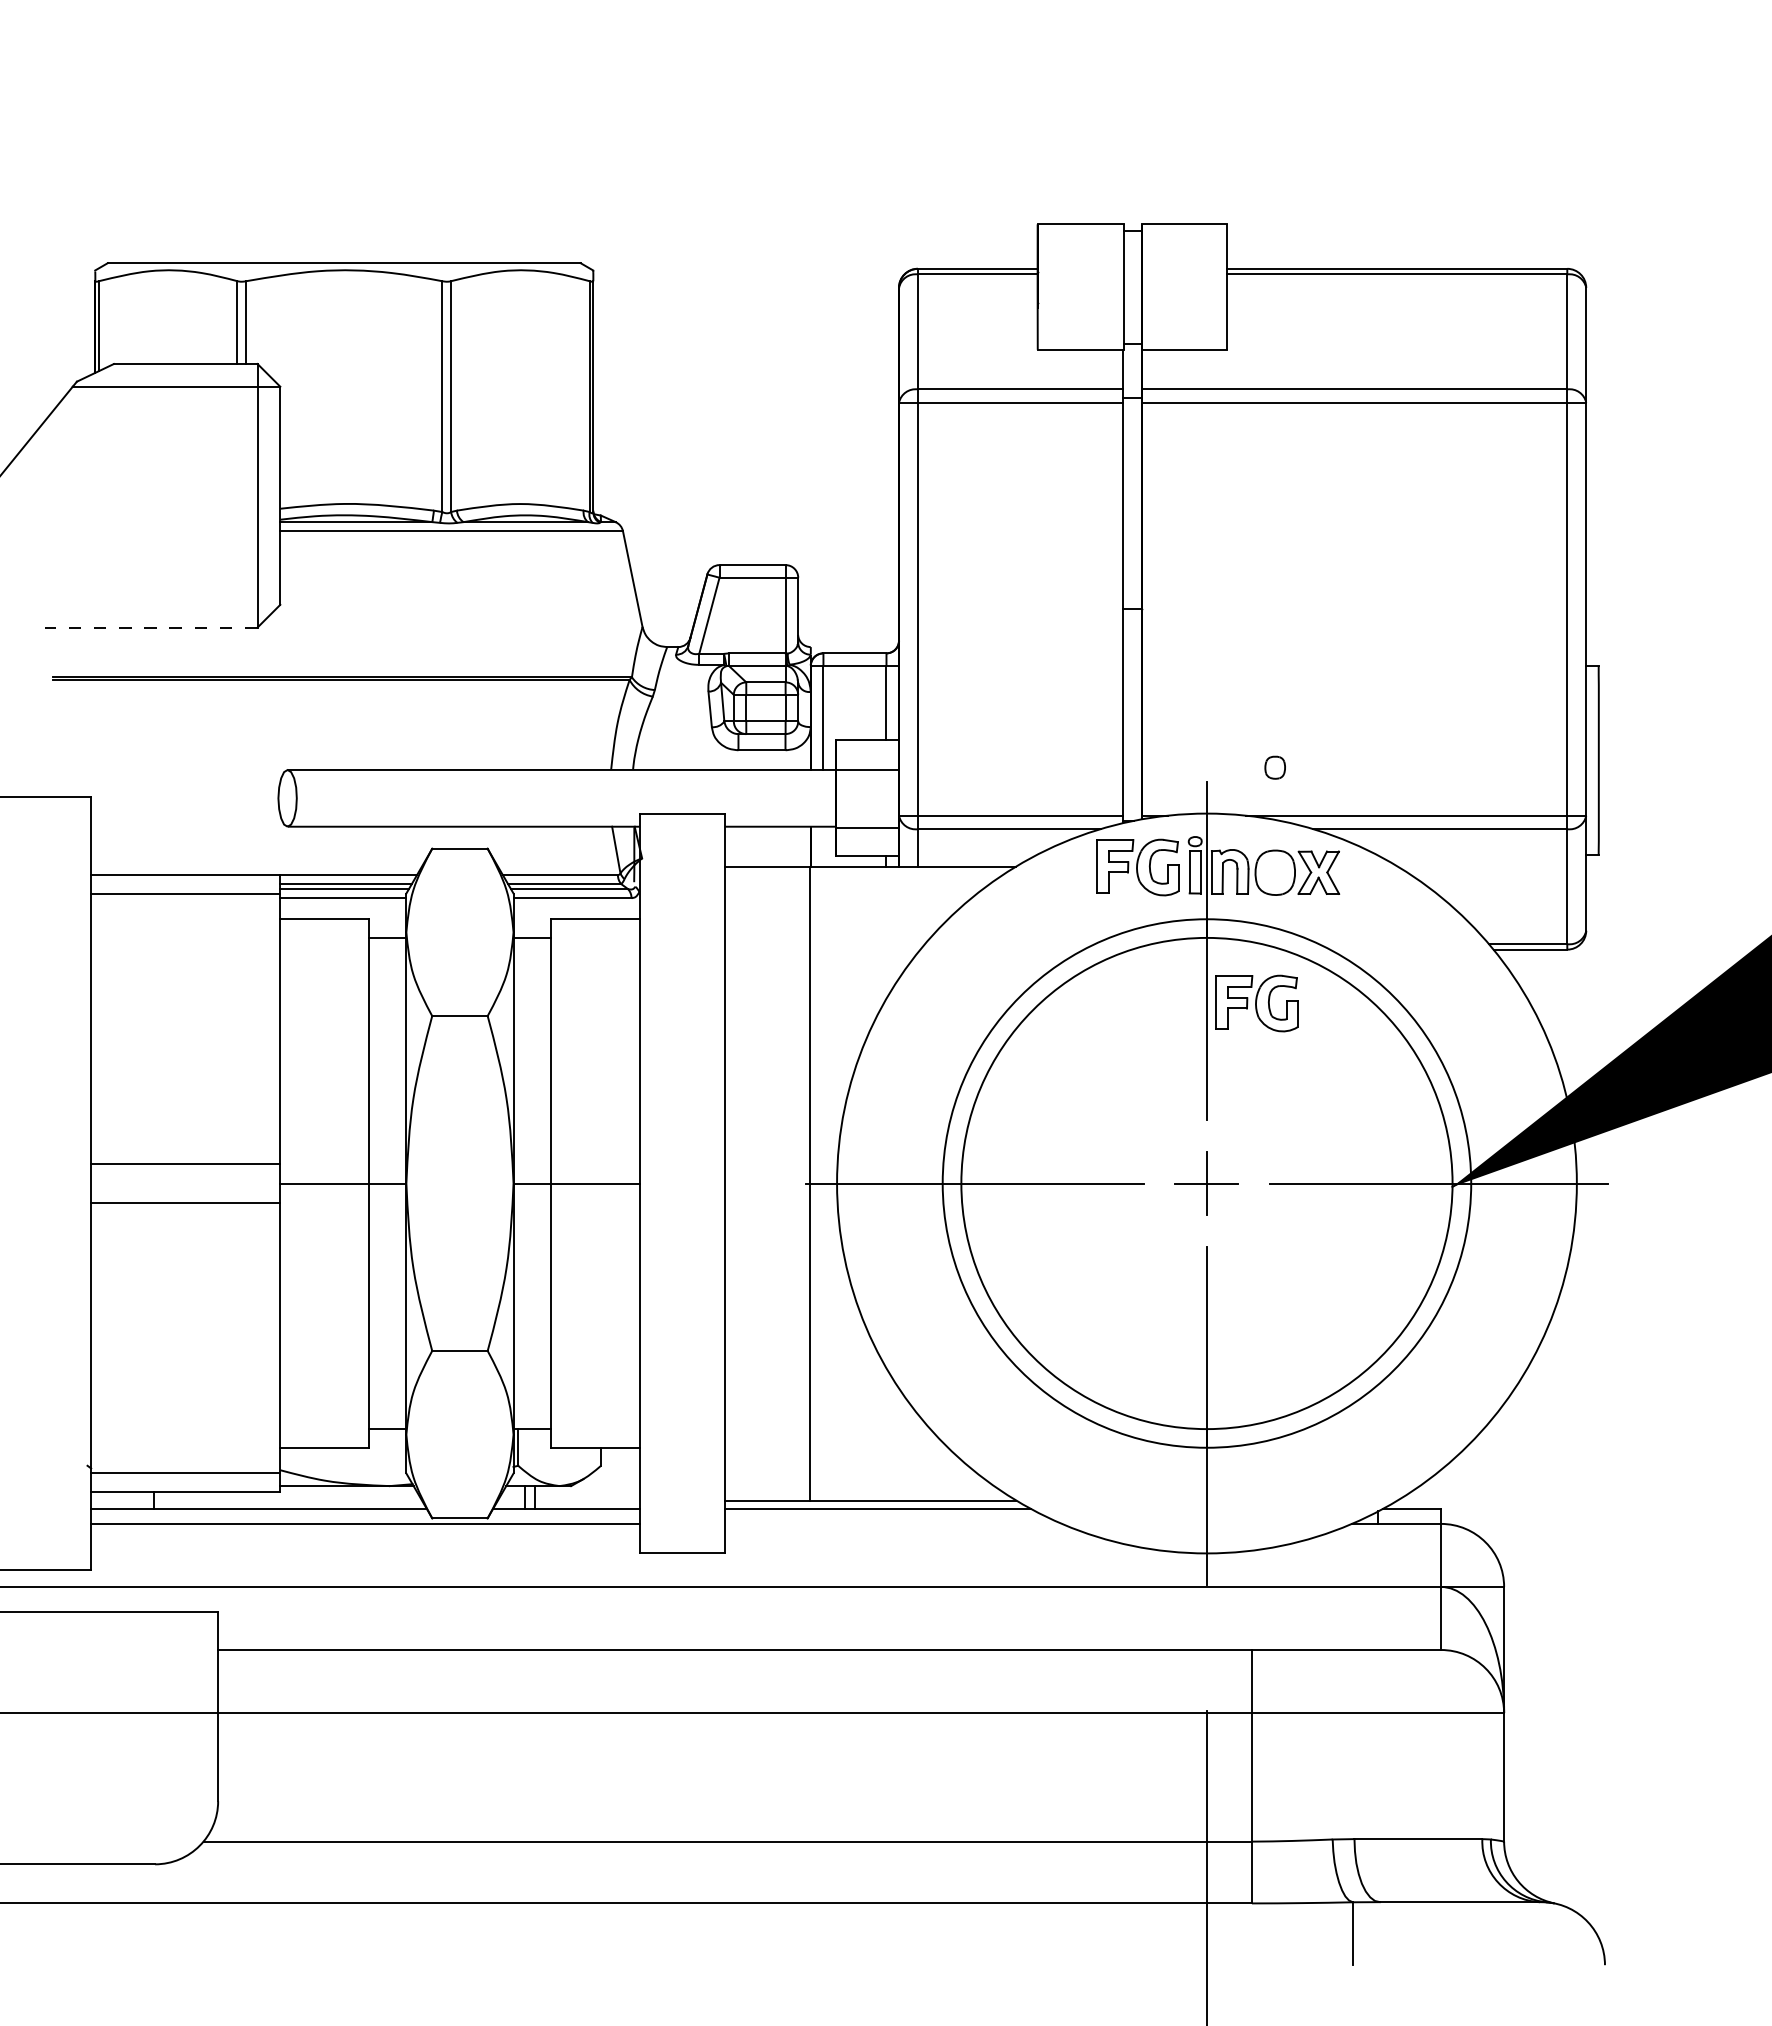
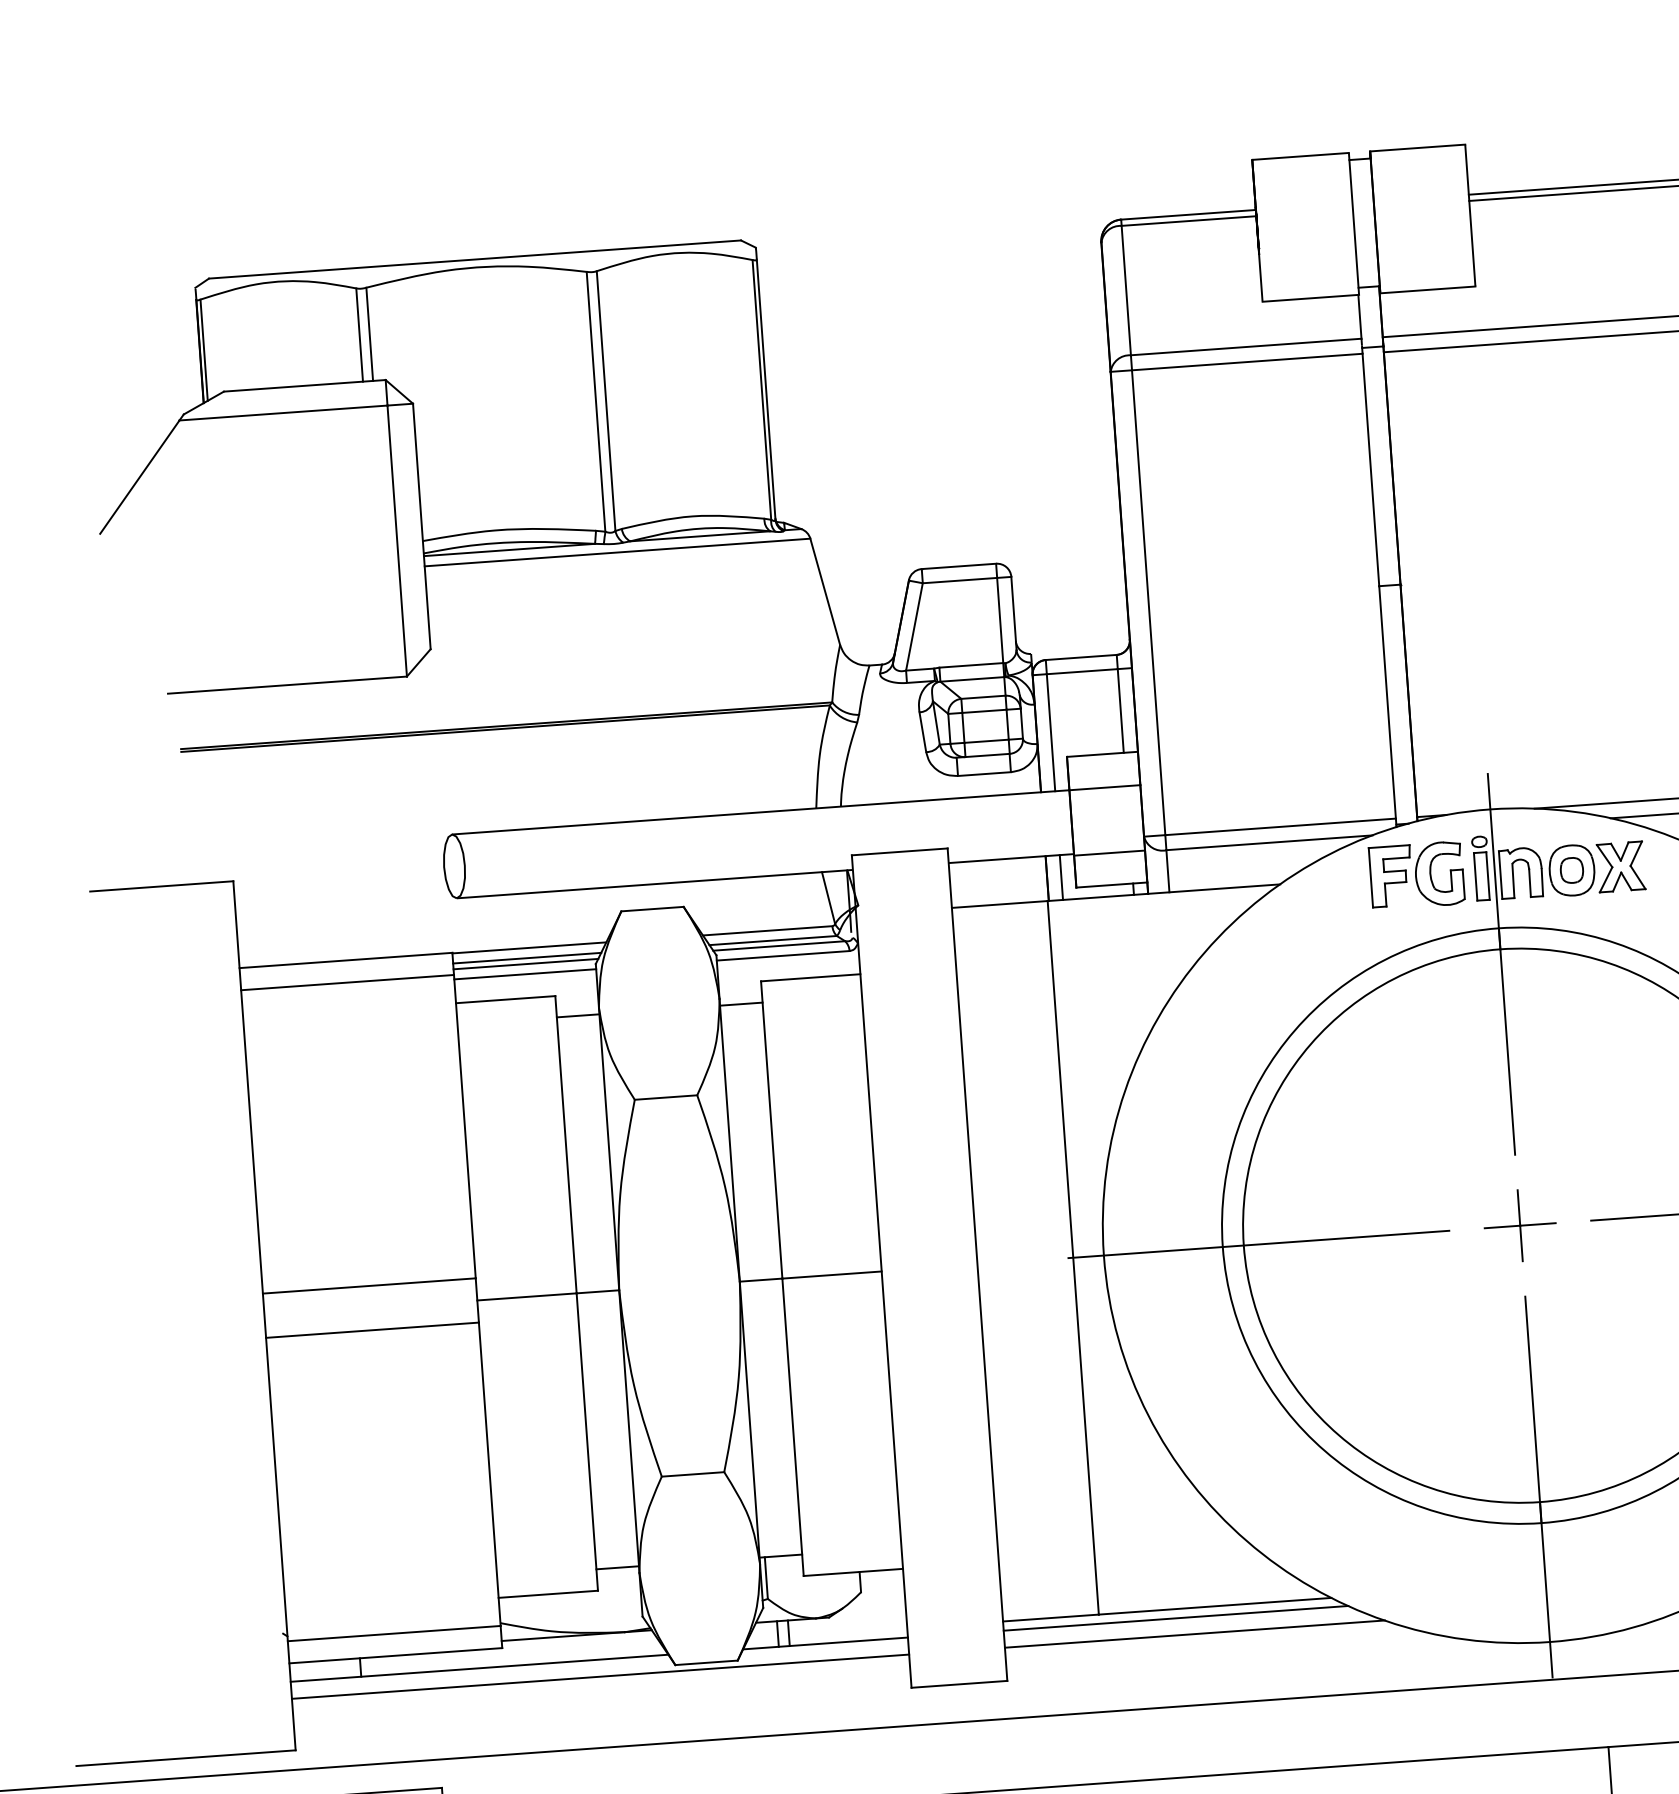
line: (150, 627) -> (286, 685), dashed -> solid
part: (1274, 767) -> (1571, 870), moved
line: (823, 846) -> (1061, 877), added
part: (1256, 1003) -> (1561, 1019), removed
line: (893, 1523) -> (1194, 1633), added

